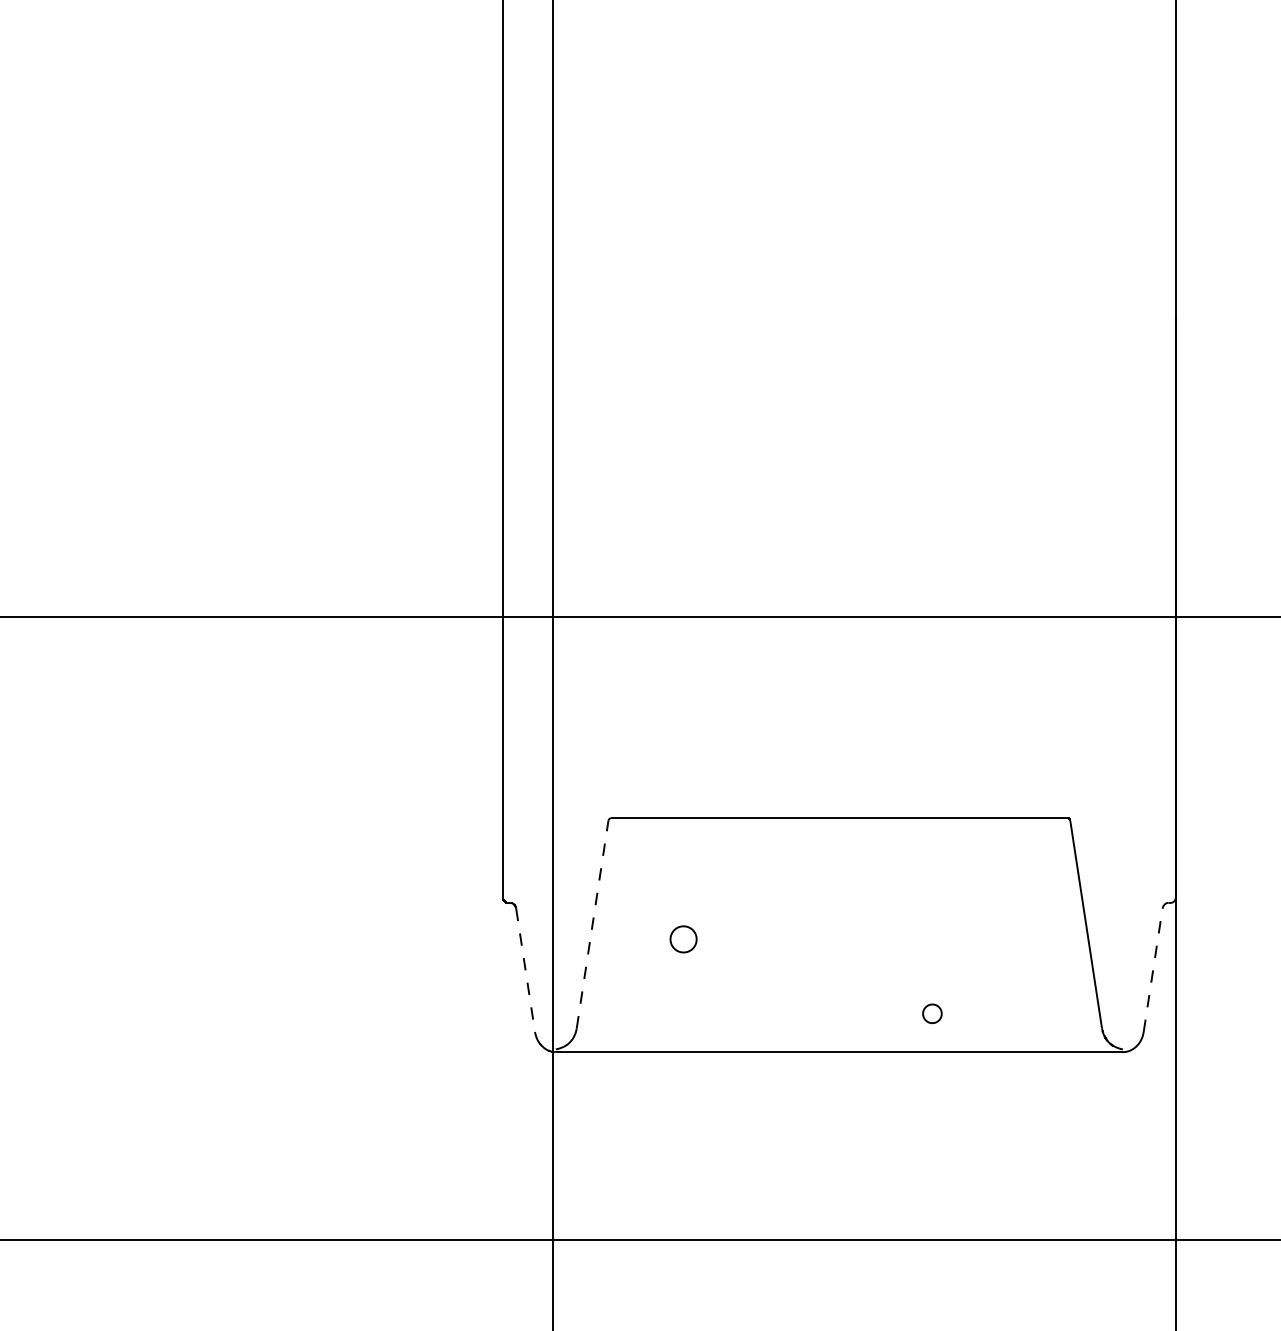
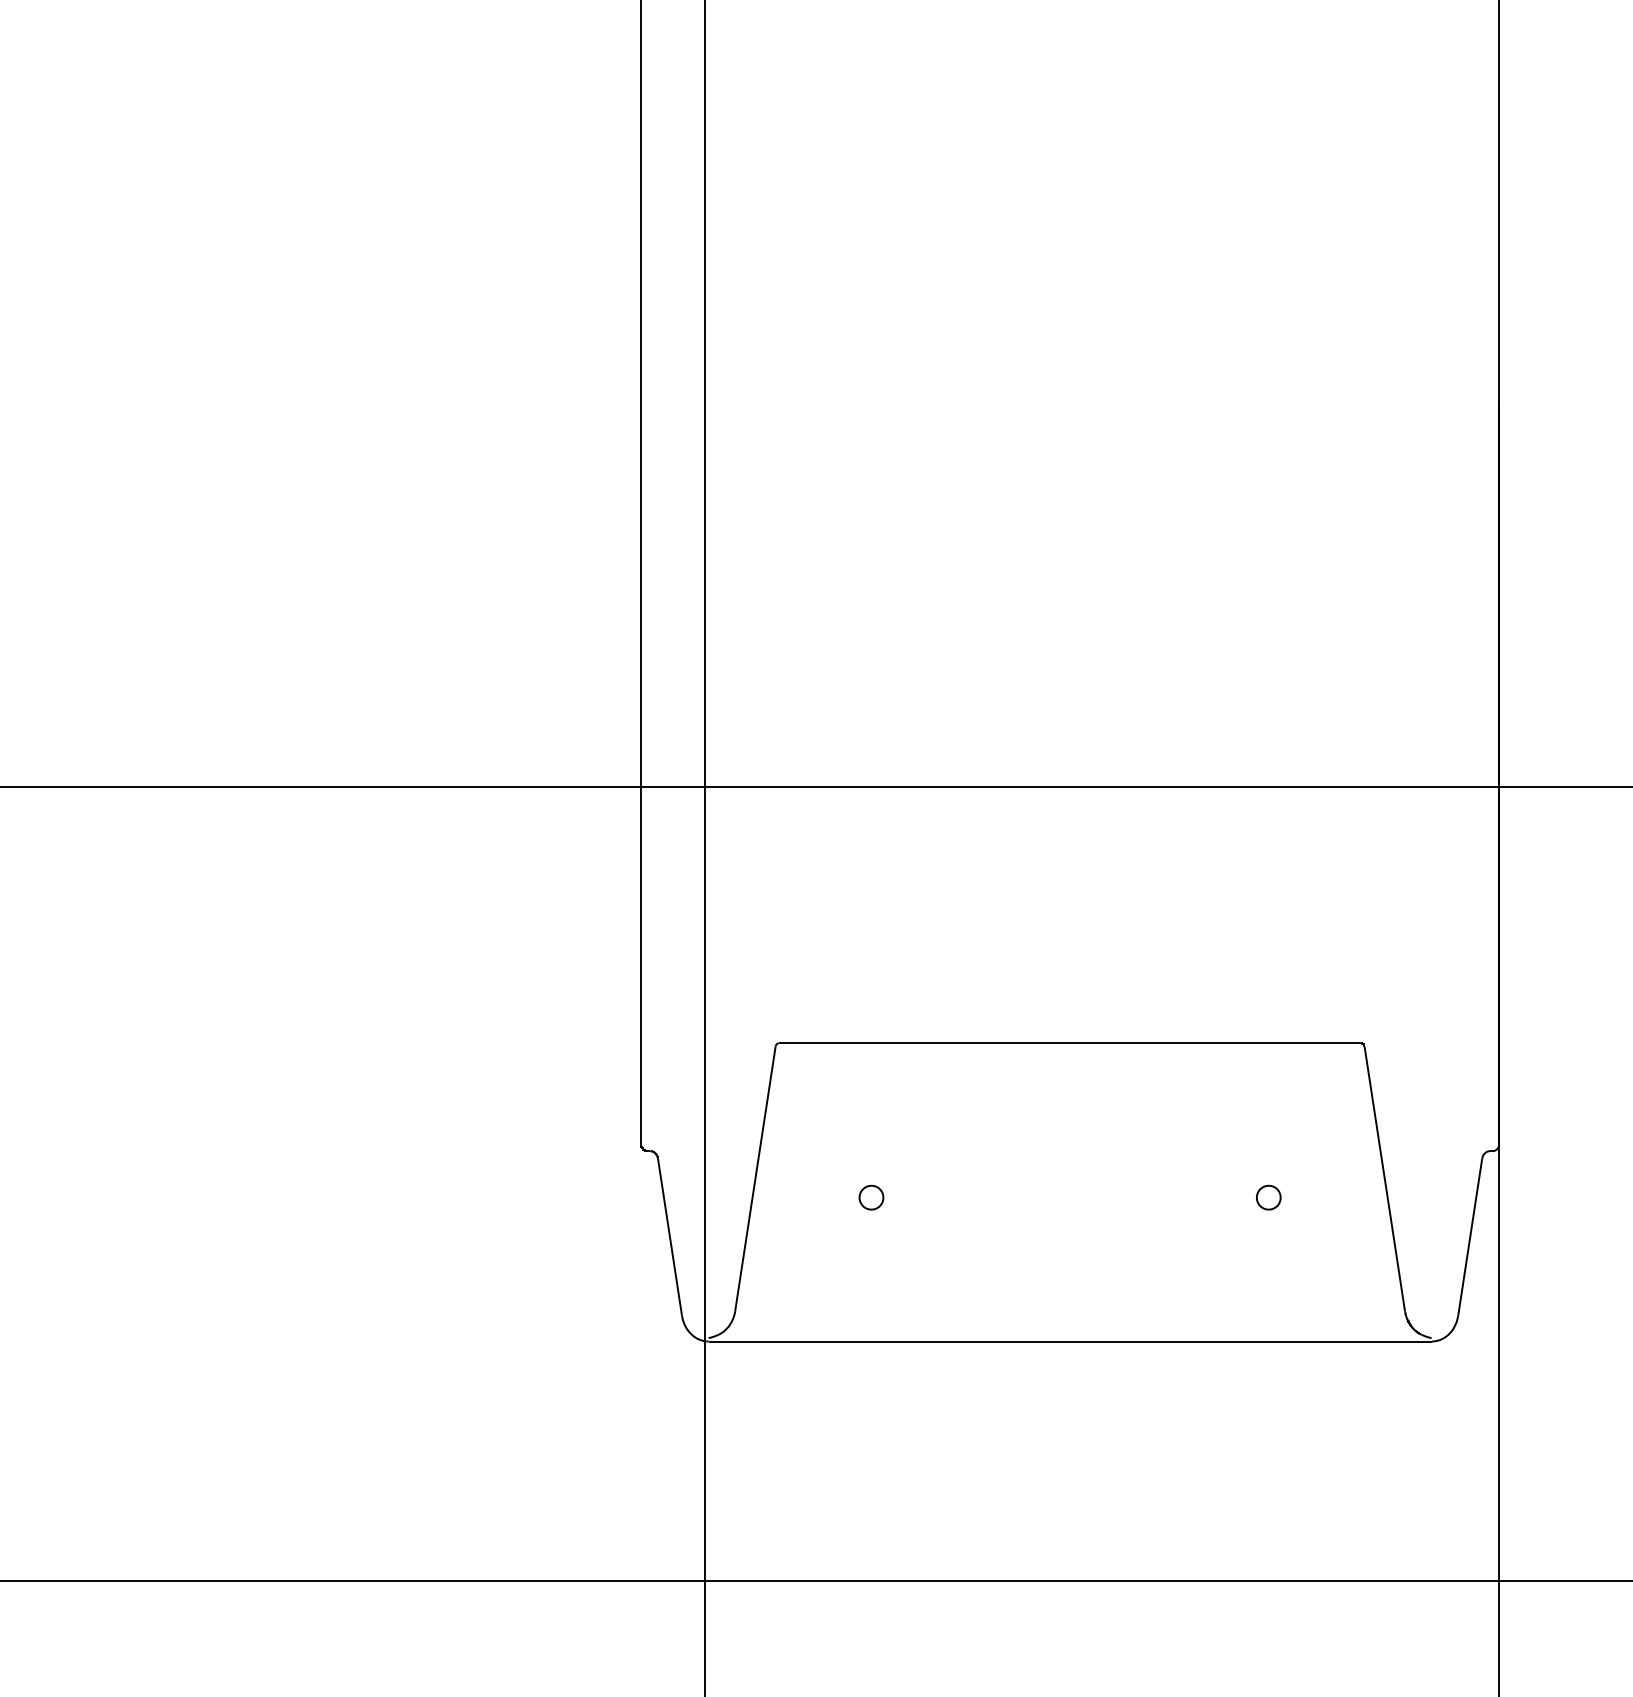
line: (592, 924) -> (755, 1178), dashed -> solid
part: (683, 939) -> (871, 1197), size x0.71
line: (1153, 969) -> (1470, 1236), dashed -> solid
line: (526, 970) -> (670, 1237), dashed -> solid
part: (932, 1013) -> (1268, 1197), moved

